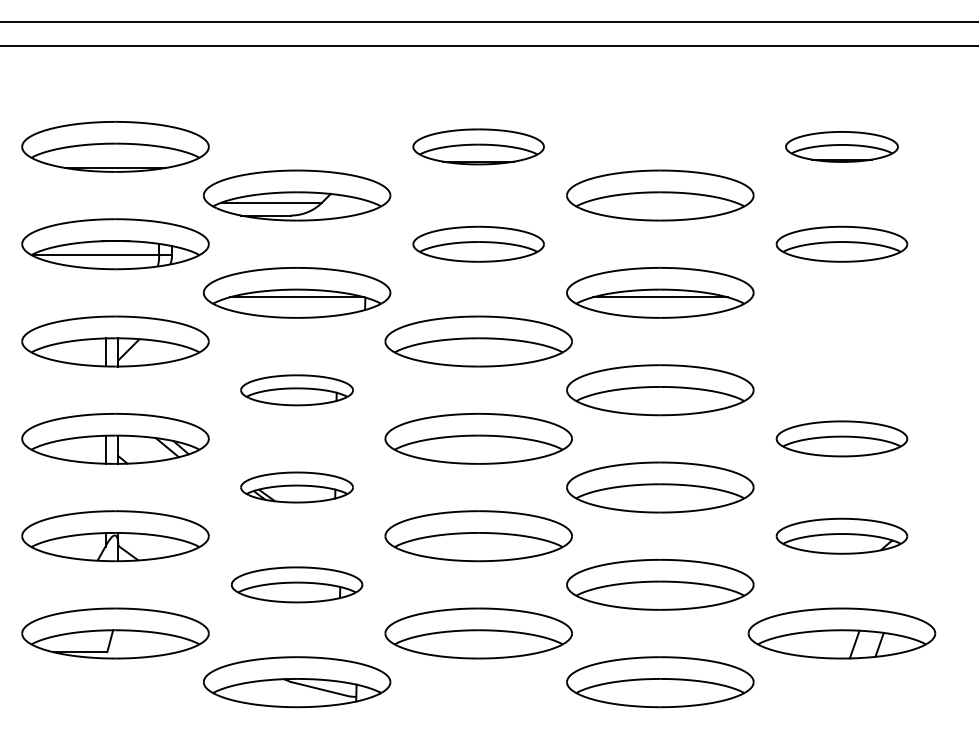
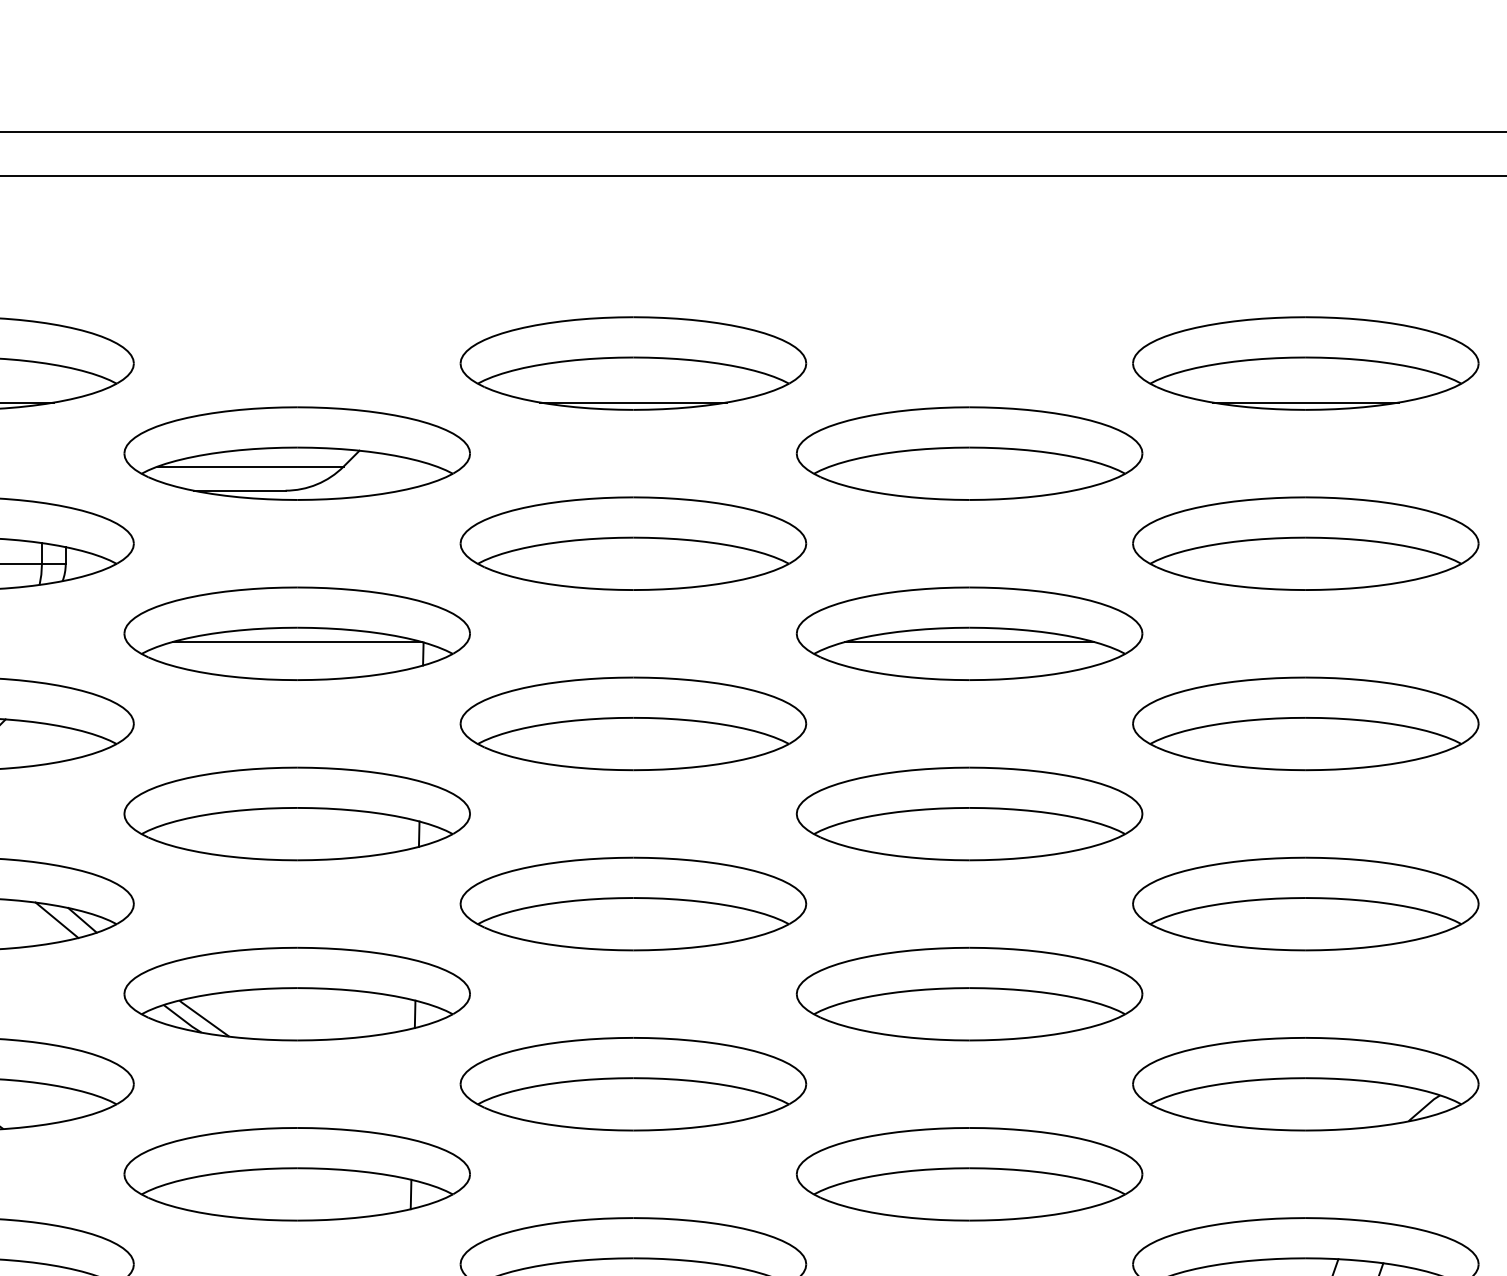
part: (478, 146) -> (633, 362), size x1.43
part: (841, 146) -> (1304, 362), size x1.67
part: (478, 244) -> (633, 544), size x1.43
part: (841, 244) -> (1304, 544), size x1.43
part: (841, 341) -> (1304, 723), added
part: (296, 390) -> (296, 814), size x1.67
part: (841, 438) -> (1304, 903), size x1.43
part: (296, 487) -> (296, 994), size x1.67
part: (841, 536) -> (1304, 1084), size x1.43
part: (296, 584) -> (296, 1173), size x1.43

